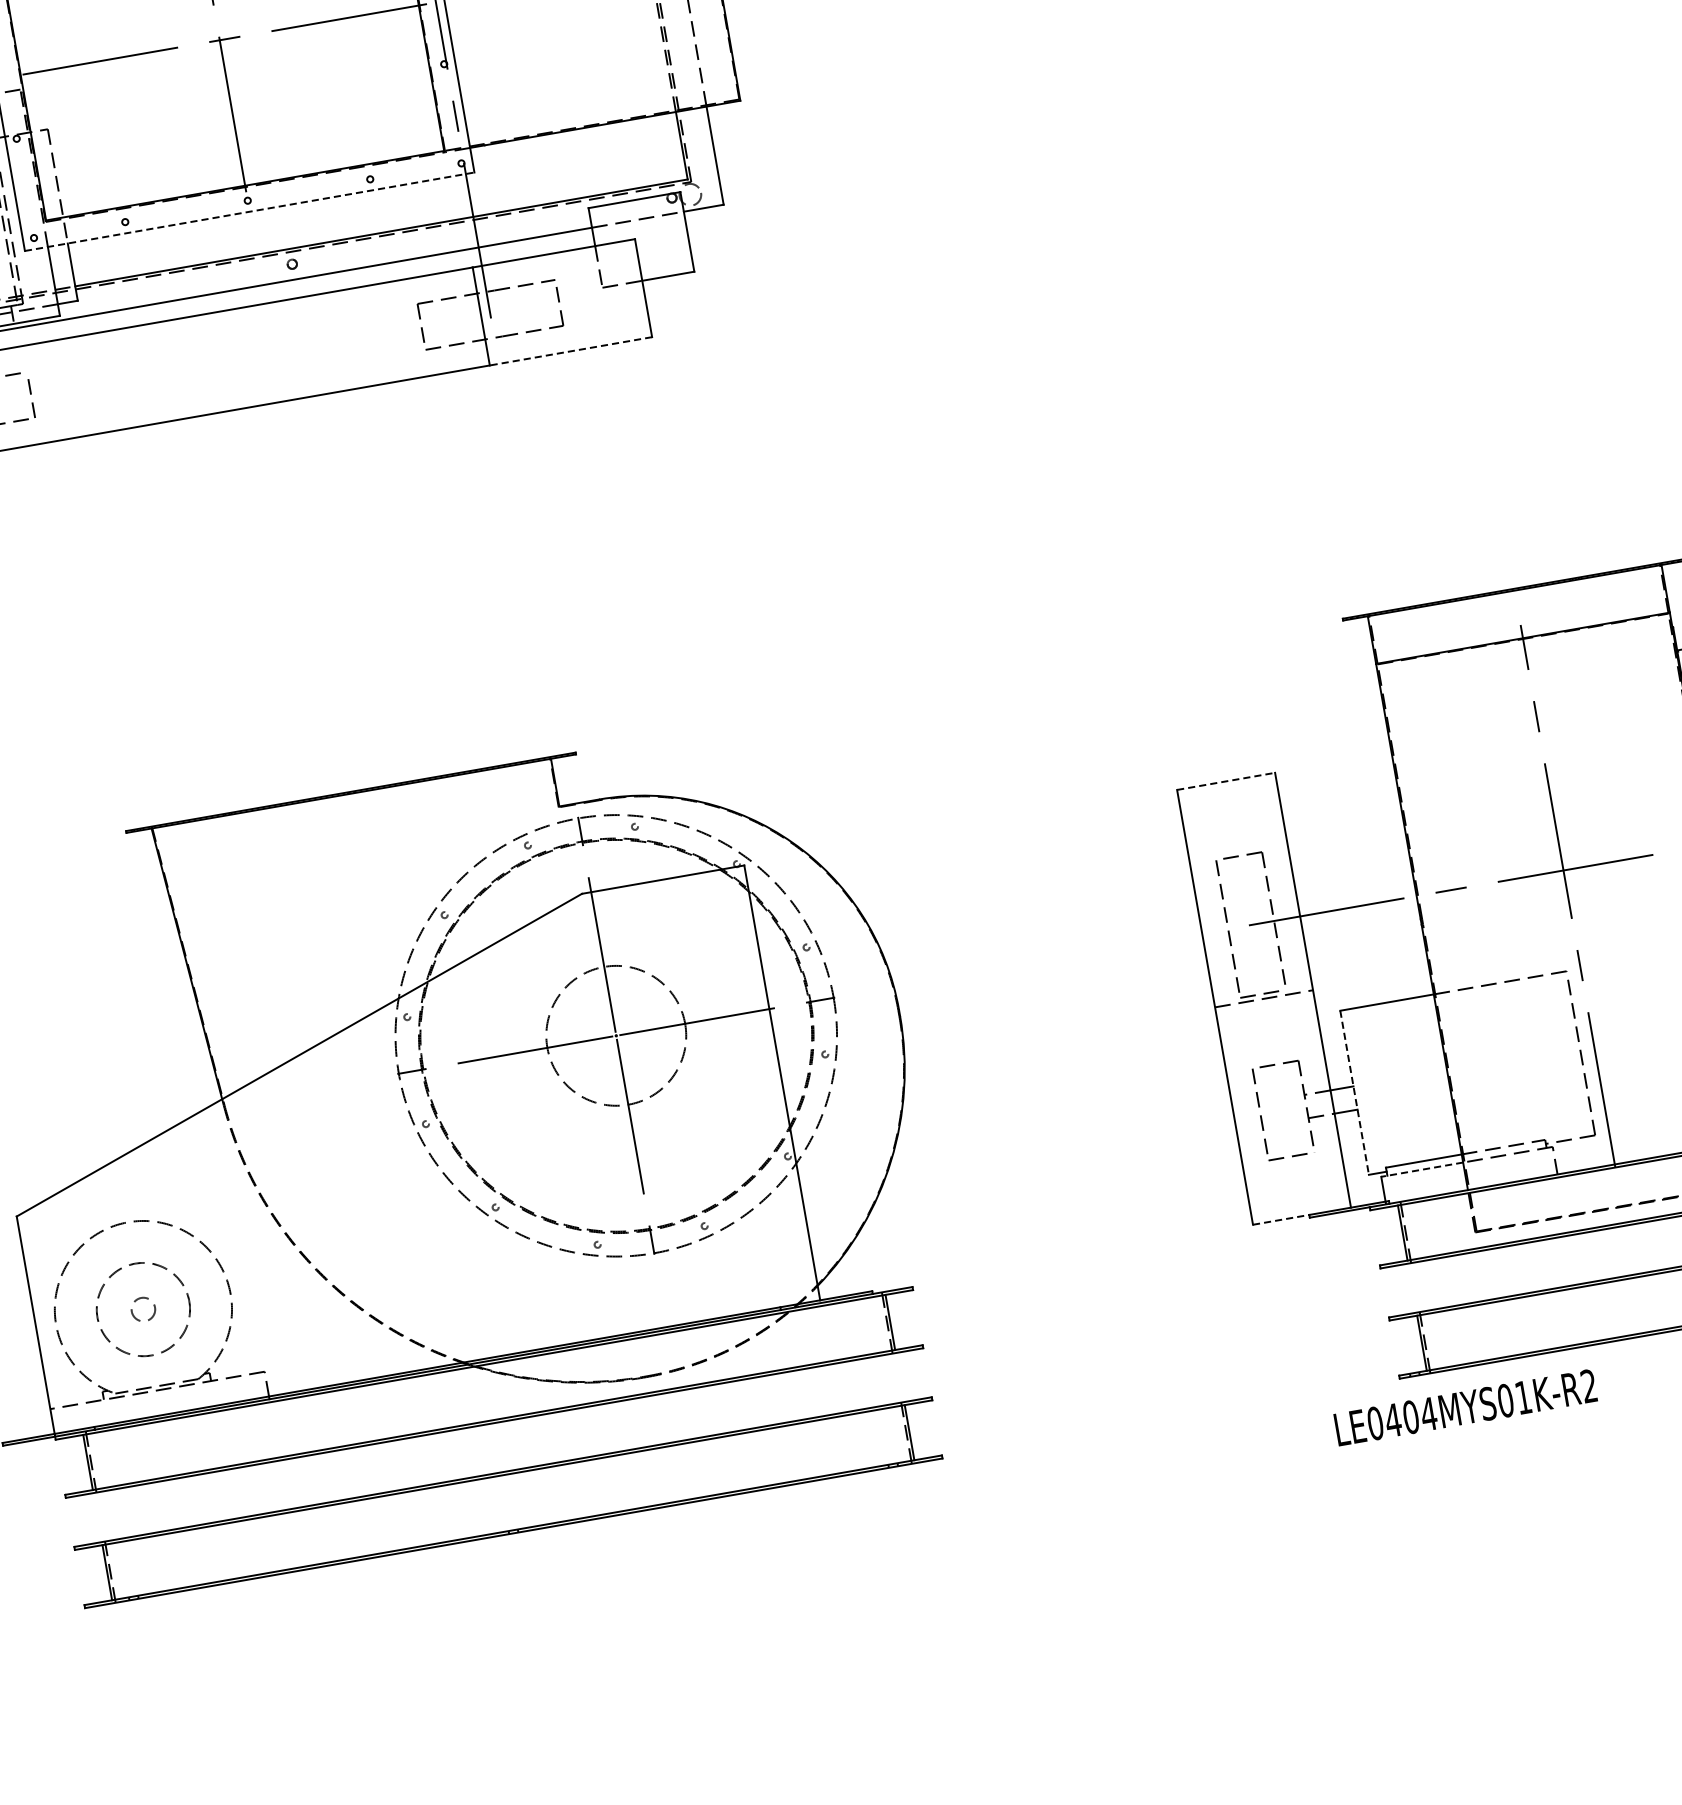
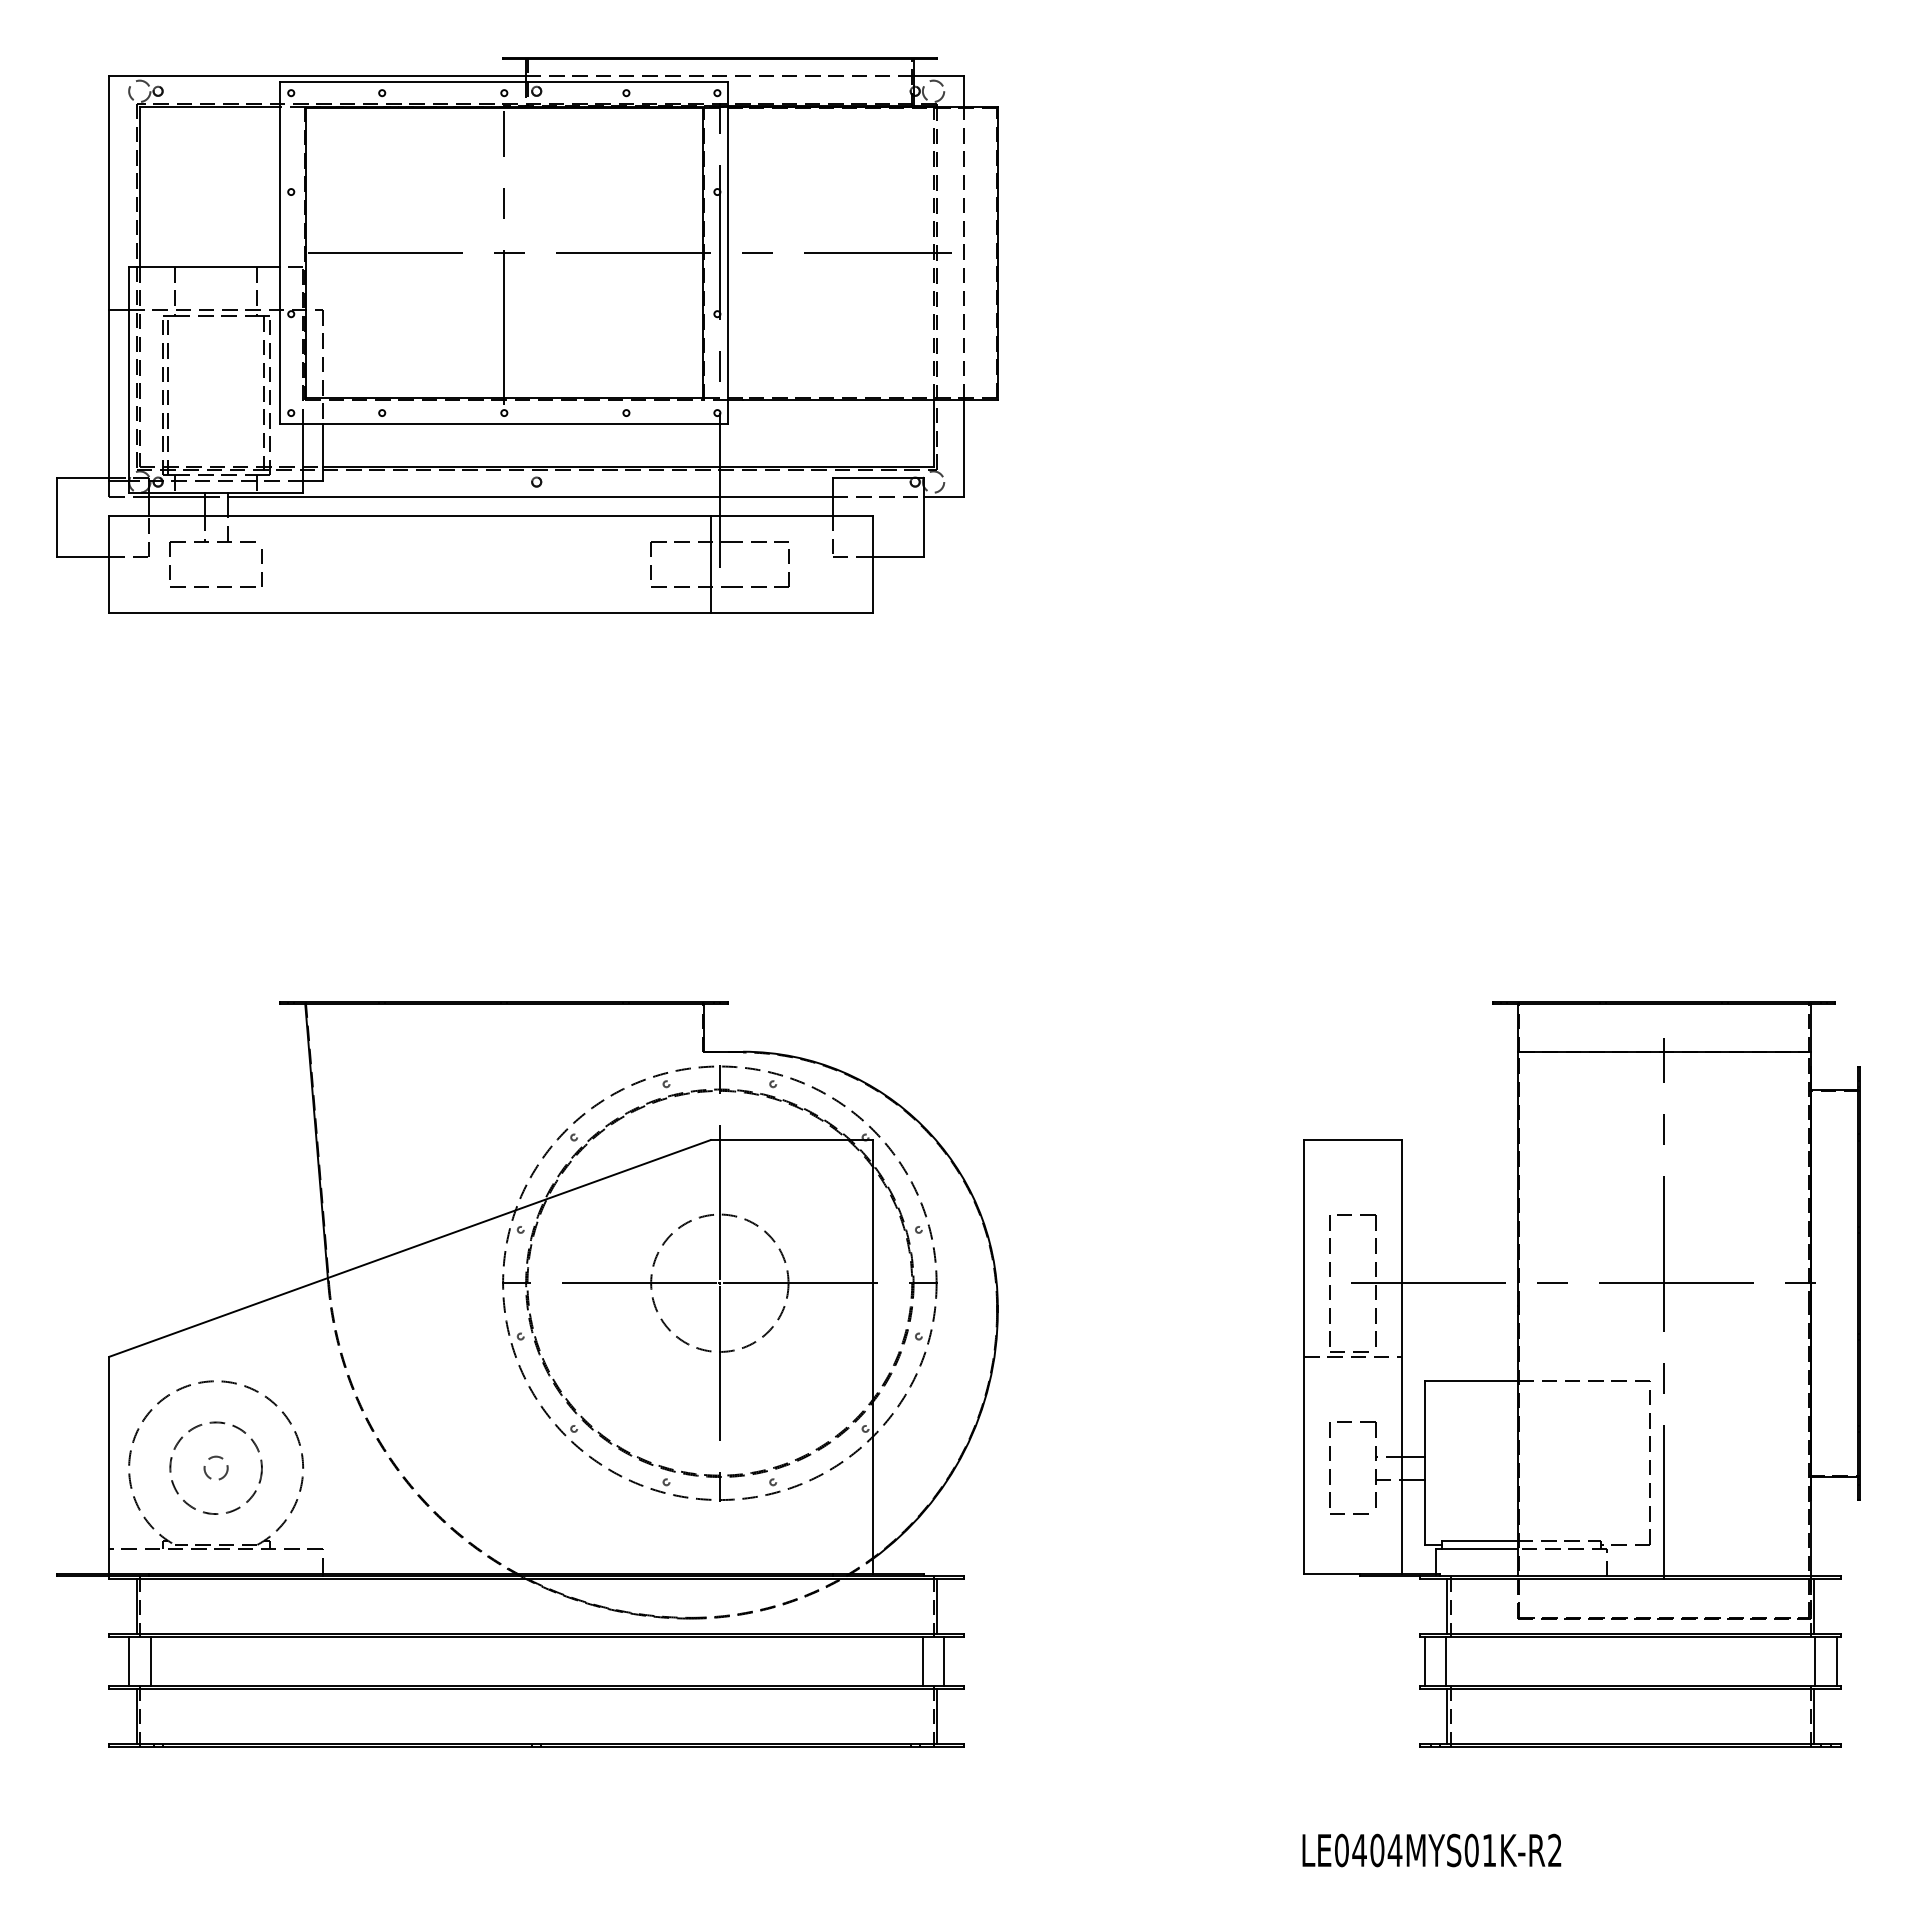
line: (249, 212) -> (504, 424), dashed -> solid
line: (570, 351) -> (791, 613), dashed -> solid
line: (1225, 781) -> (1352, 1140), dashed -> solid
line: (1354, 1093) -> (1424, 1463), dashed -> solid
line: (1421, 1169) -> (1476, 1548), dashed -> solid
line: (1281, 1219) -> (1332, 1573), dashed -> solid
line: (1410, 1288) -> (1445, 1661), added
line: (1389, 1291) -> (1424, 1661), added
line: (907, 1375) -> (944, 1661), added
line: (885, 1379) -> (922, 1661), added
text: (1465, 1407) -> (1431, 1850), moved
line: (111, 1514) -> (150, 1661), added
line: (90, 1518) -> (129, 1661), added

